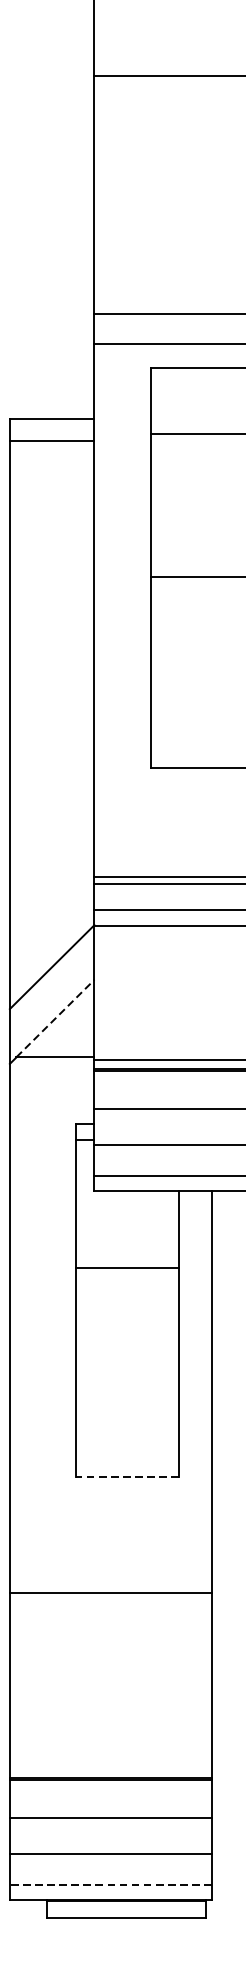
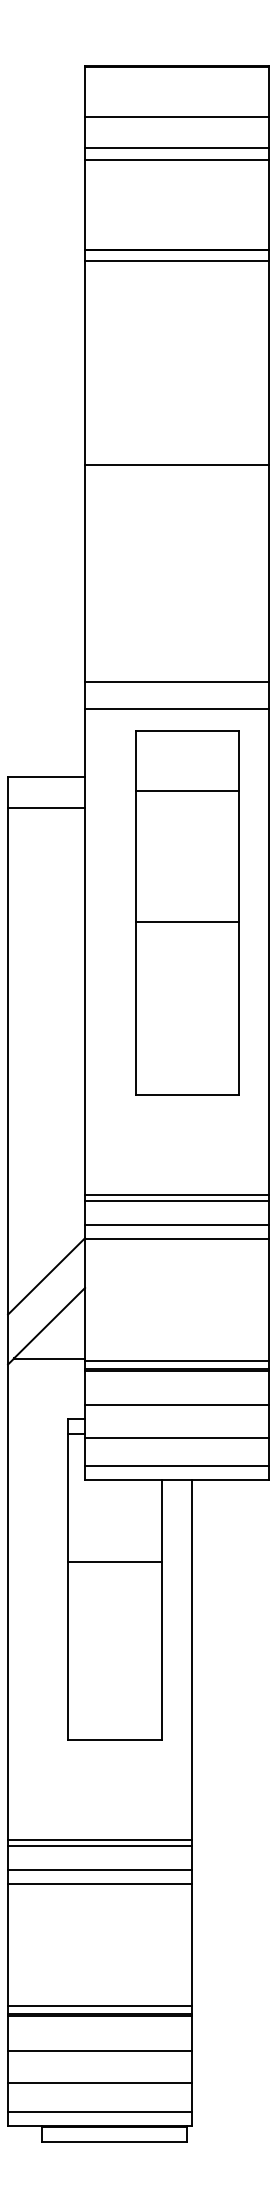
line: (52, 441) -> (46, 808), moved
line: (55, 1017) -> (49, 1322), dashed -> solid
line: (126, 1268) -> (114, 1562), moved
line: (126, 1476) -> (114, 1740), dashed -> solid
line: (110, 1586) -> (99, 1840), added
line: (110, 1618) -> (99, 1869), added
line: (110, 1634) -> (99, 1883), added
line: (110, 1769) -> (99, 2006), added
line: (111, 1884) -> (100, 2111), dashed -> solid

